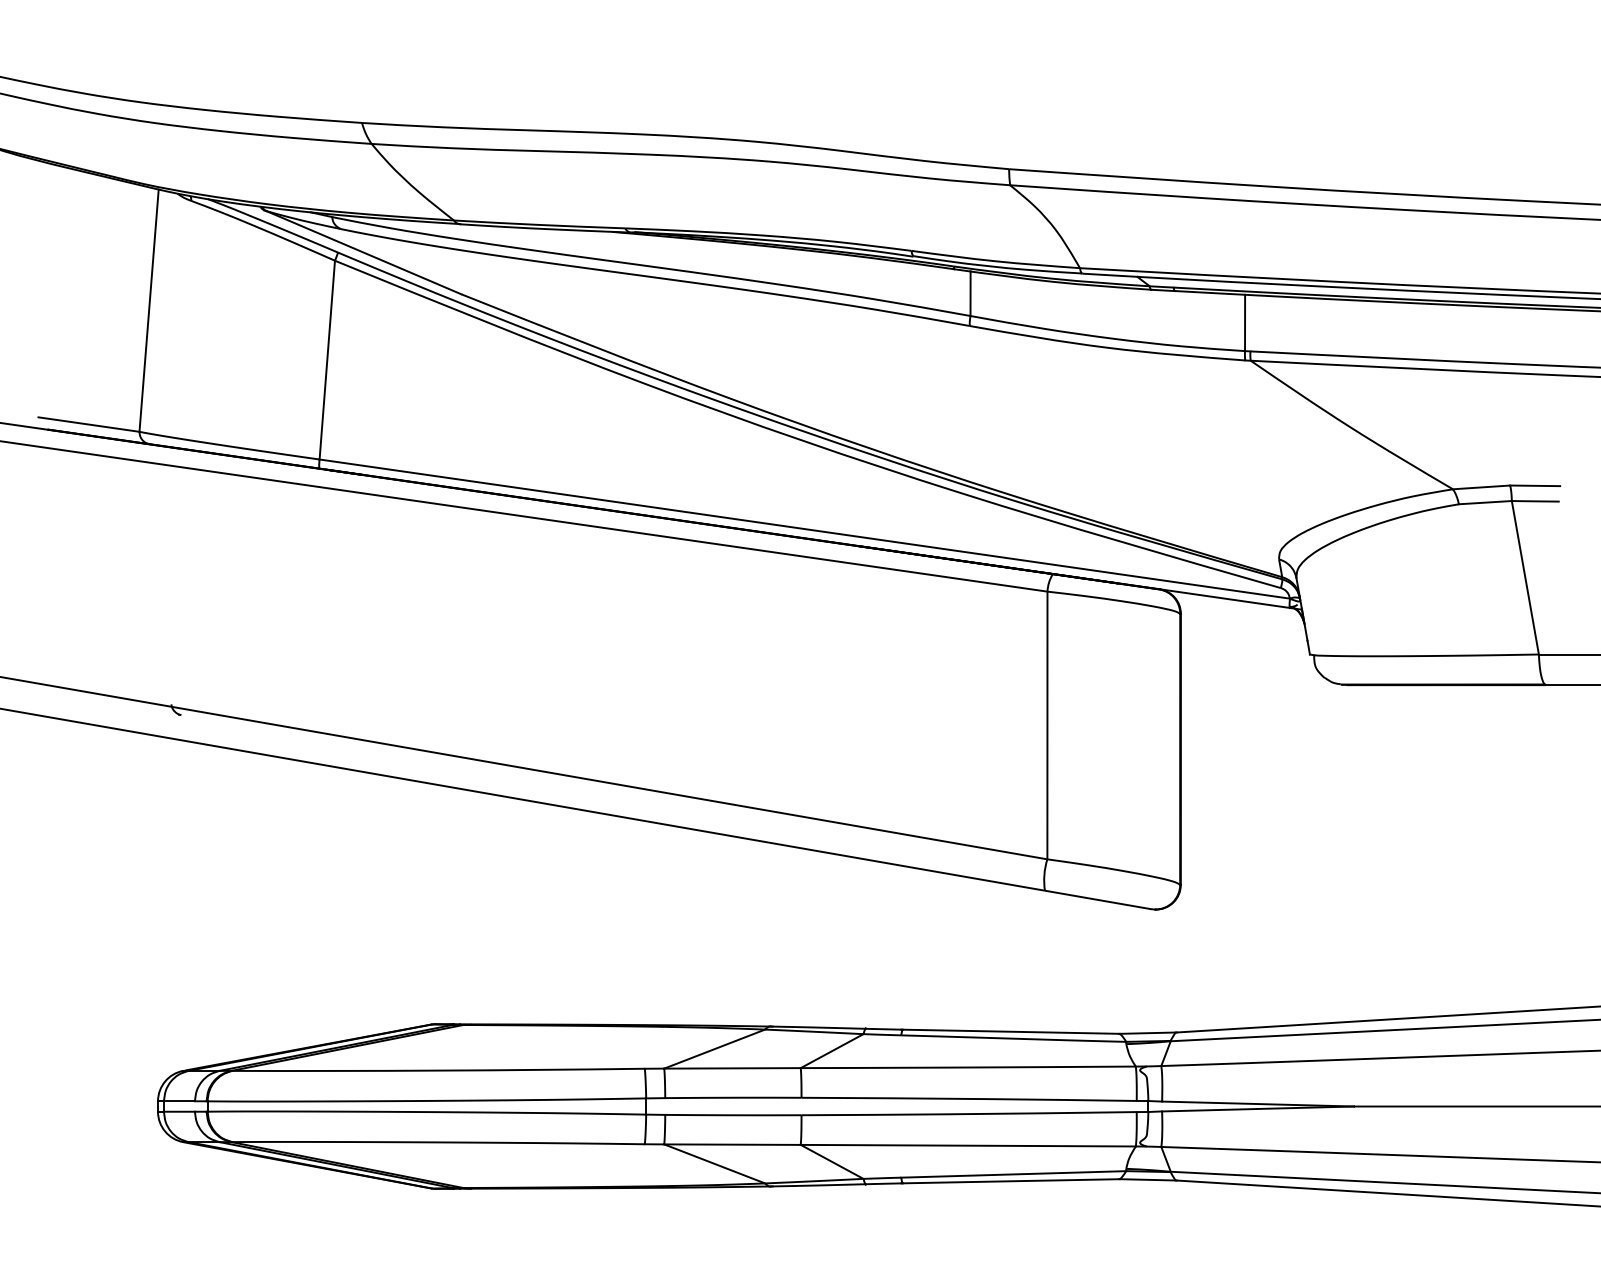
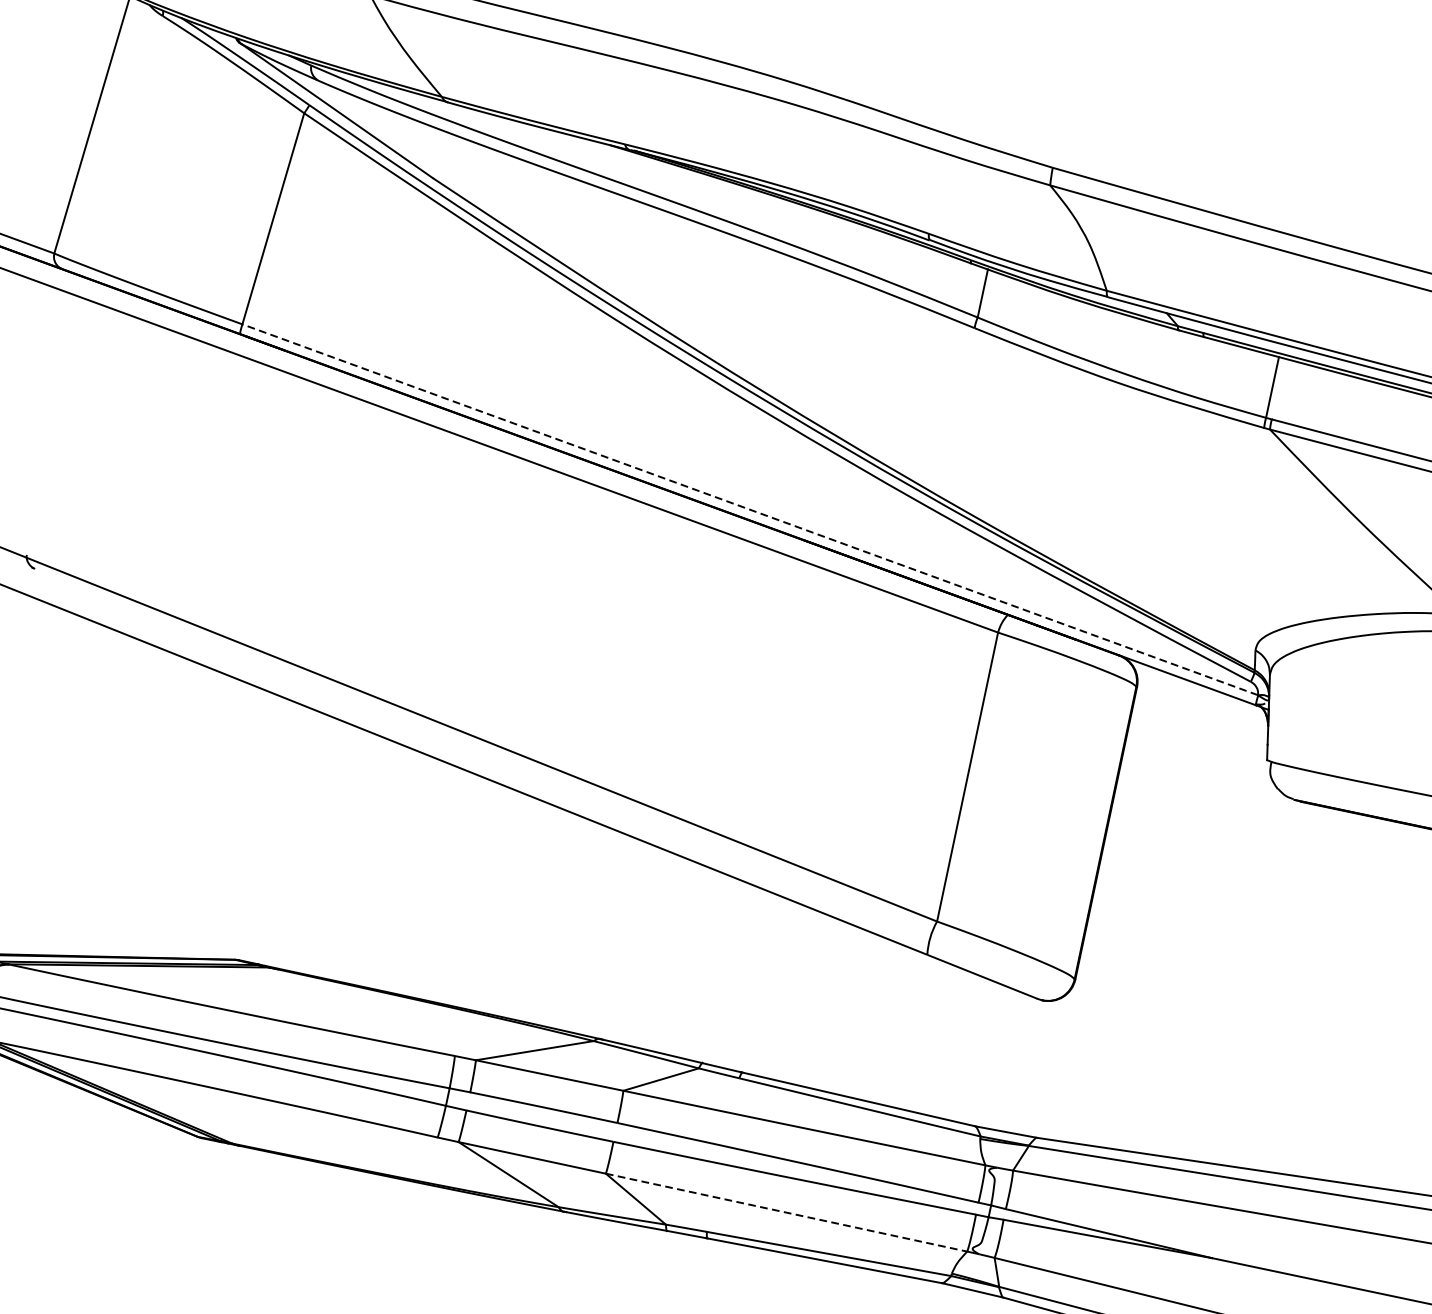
line: (804, 528) -> (750, 509), solid -> dashed
line: (968, 1145) -> (786, 1212), solid -> dashed

